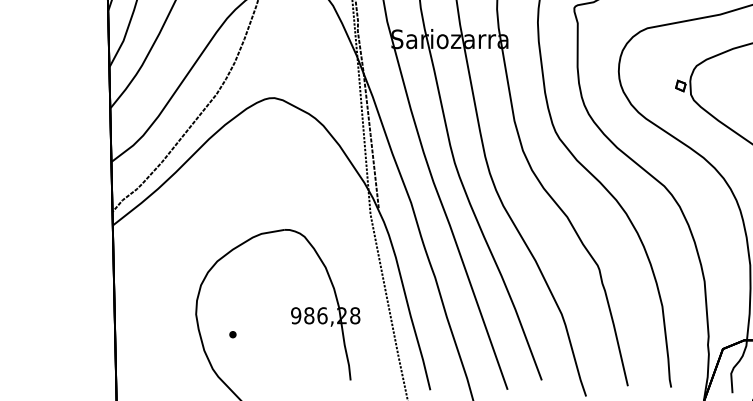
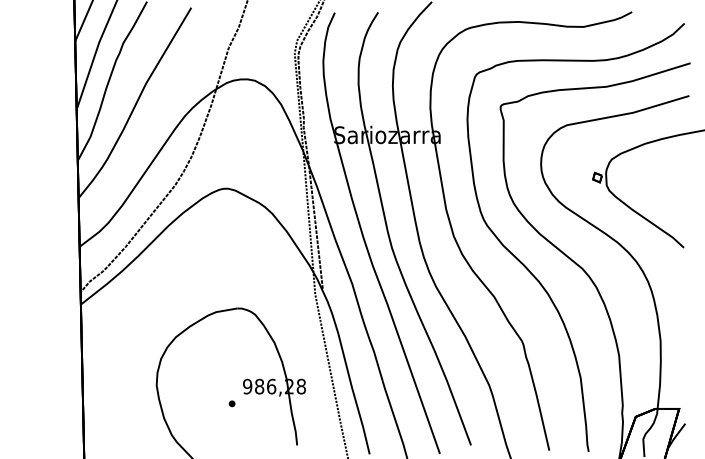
part: (232, 334) -> (231, 403), moved

